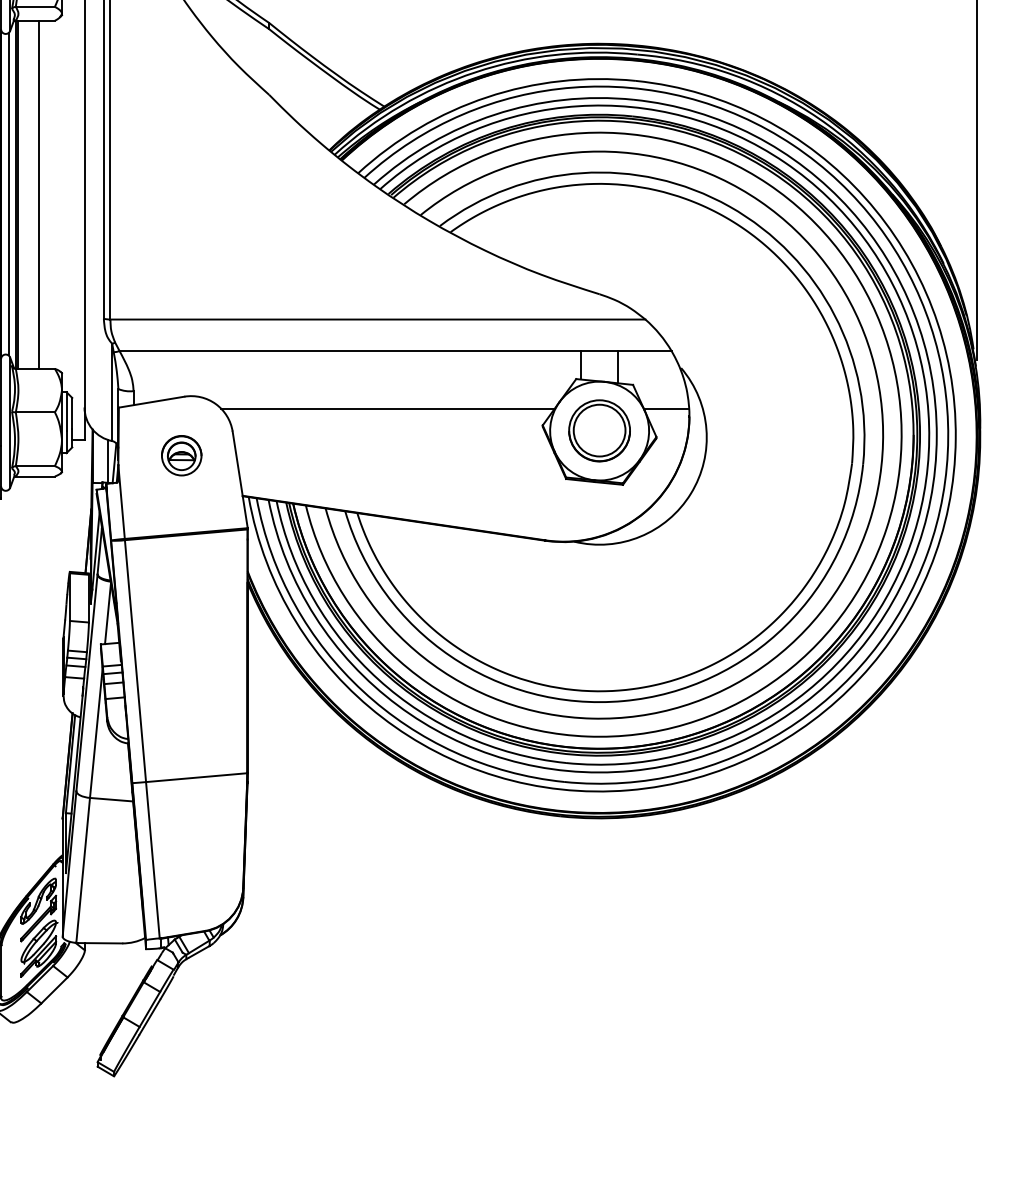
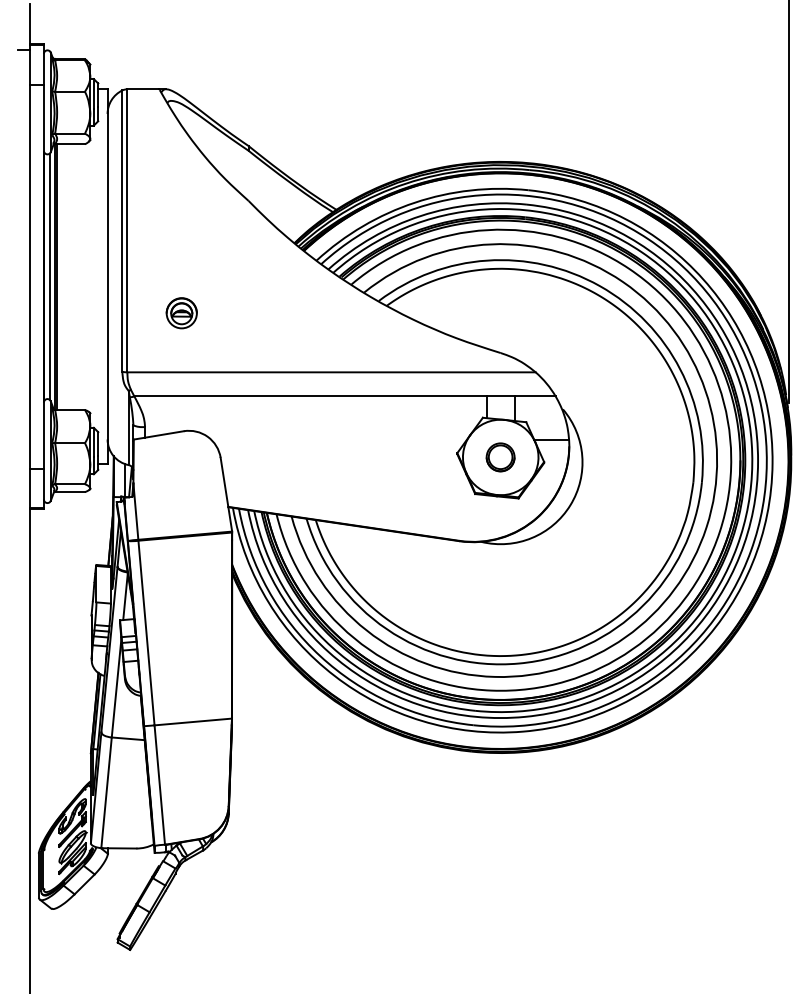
line: (38, 193) -> (72, 276), removed
line: (387, 408) -> (338, 440), removed
part: (599, 431) -> (500, 457), size x0.6
part: (181, 456) -> (181, 313), moved

